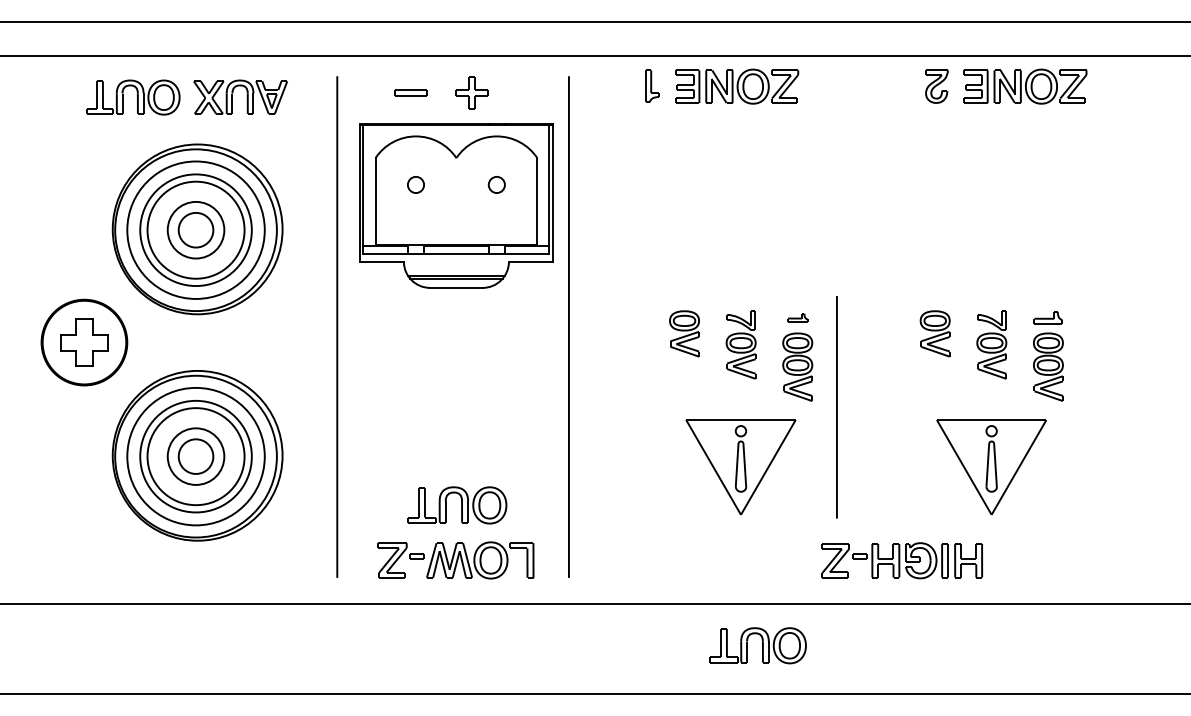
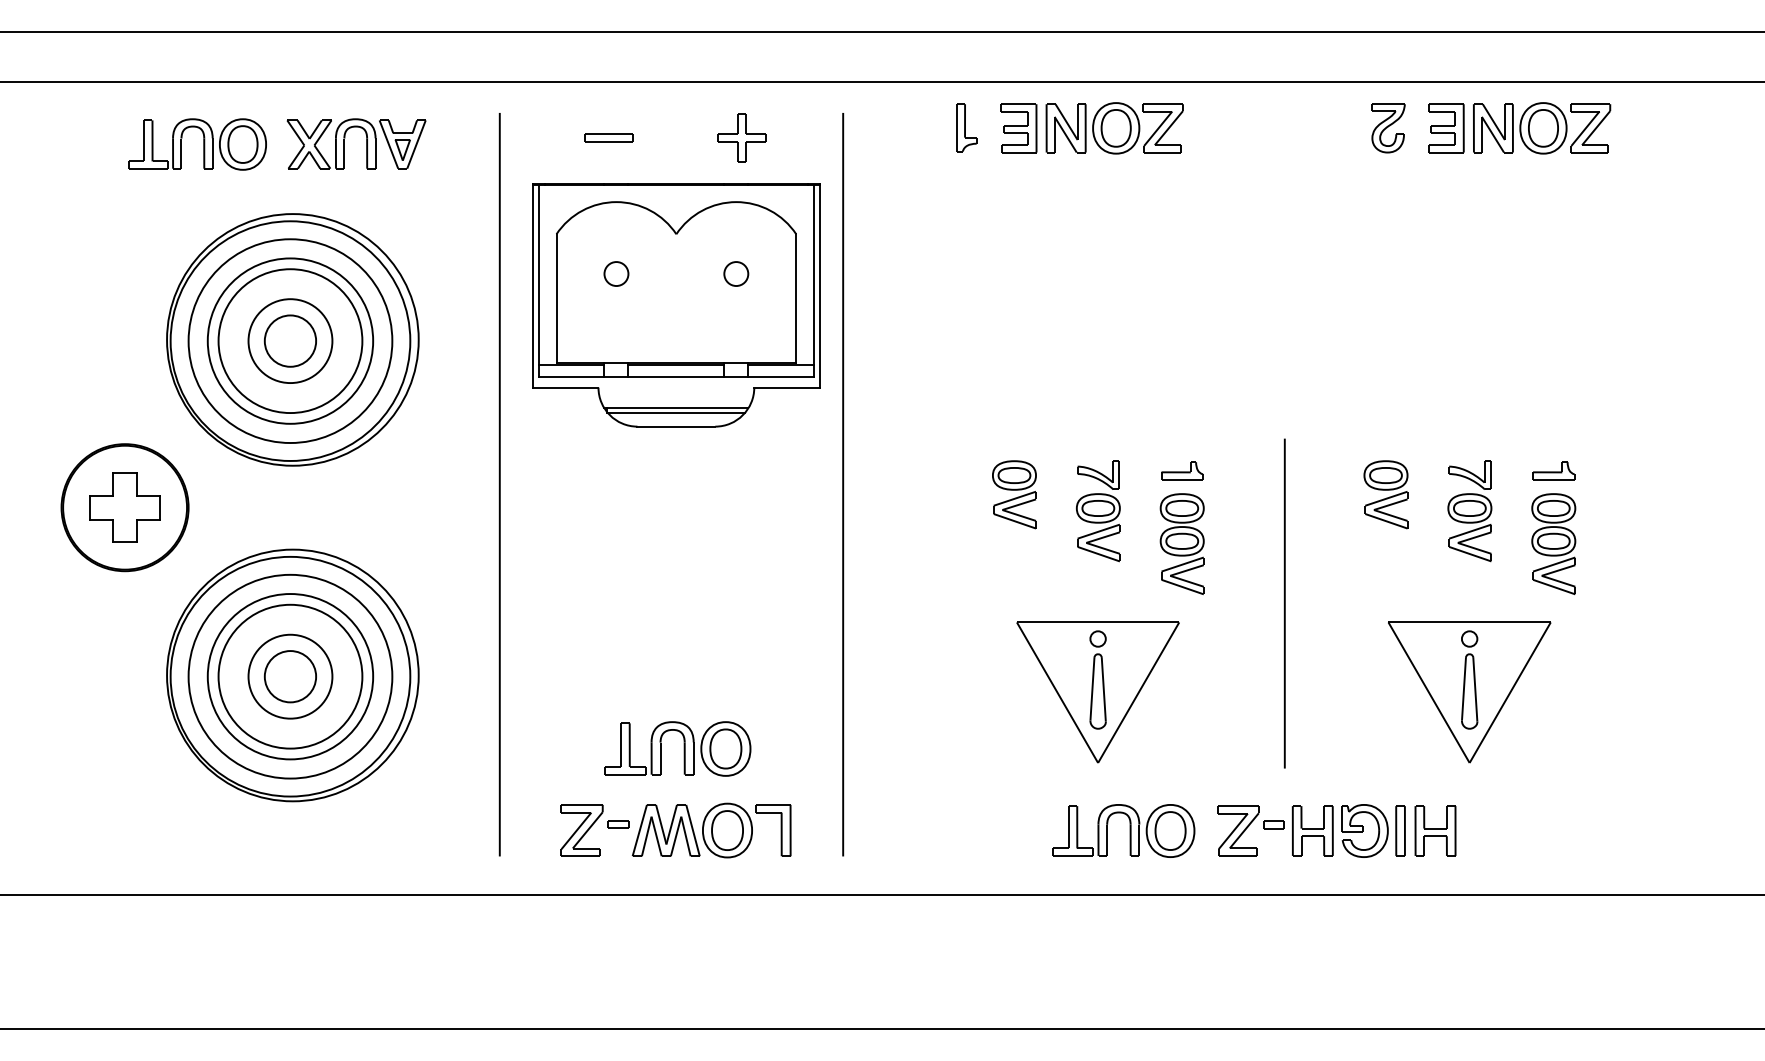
part: (471, 92) -> (741, 137), moved
part: (797, 317) -> (1181, 470), size x1.43
line: (836, 407) -> (1284, 603), moved
part: (757, 645) -> (1122, 830), moved

